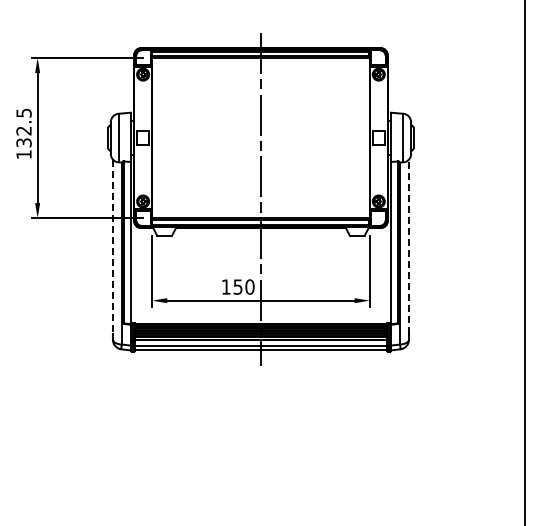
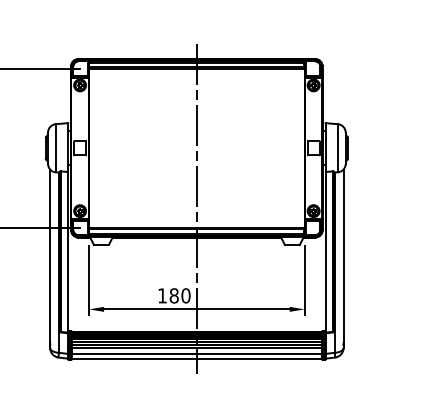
line: (409, 246) -> (344, 255), dashed -> solid
line: (112, 247) -> (49, 256), dashed -> solid
text: (237, 286) -> (173, 295), 150 -> 180

